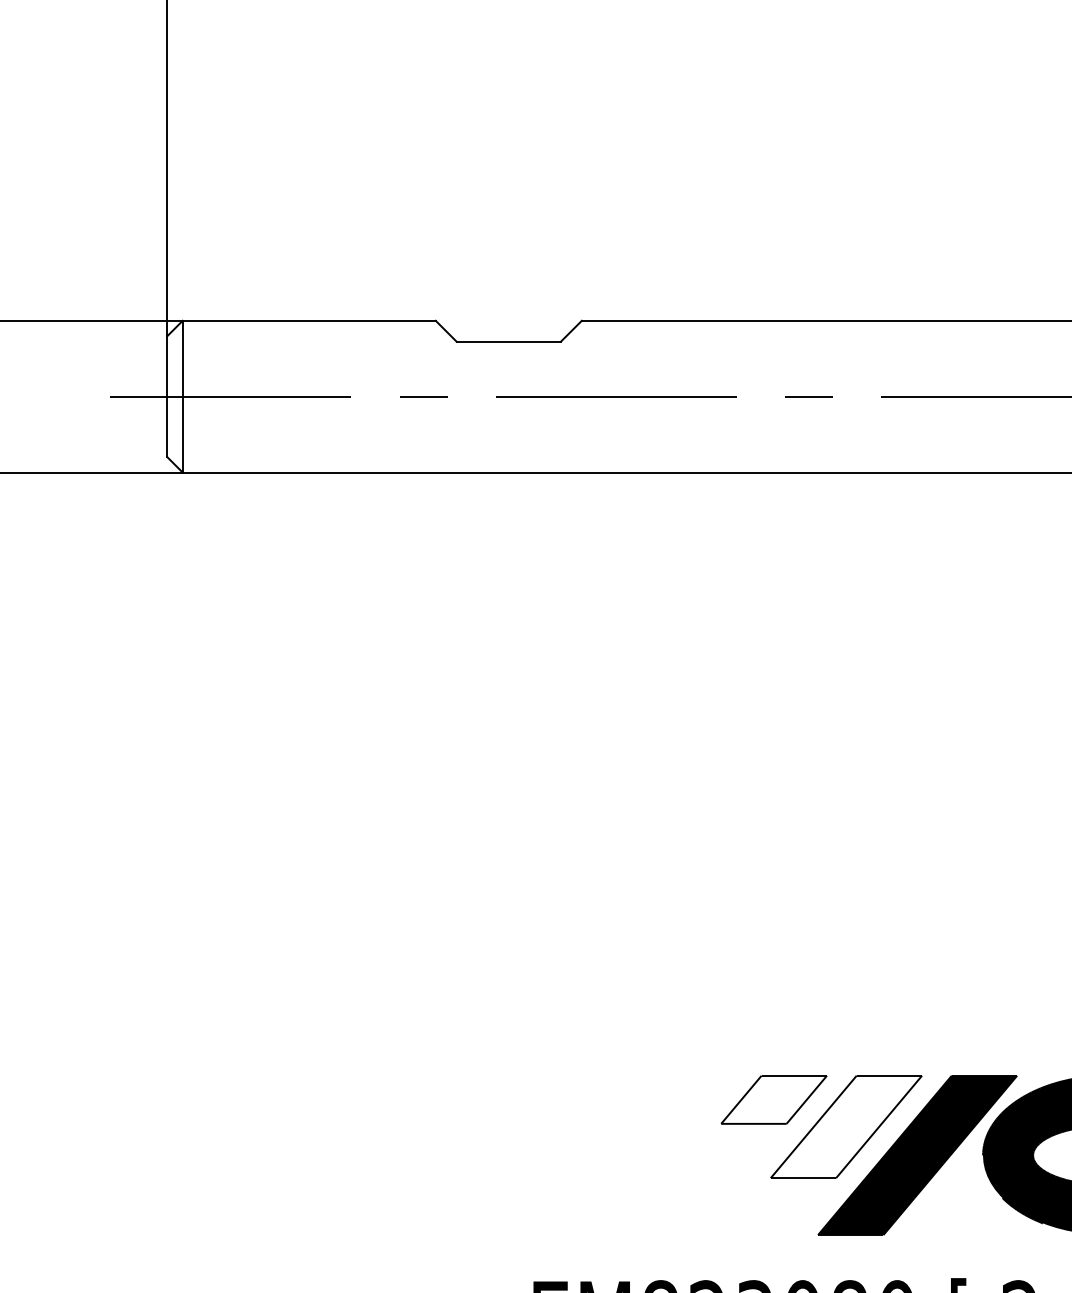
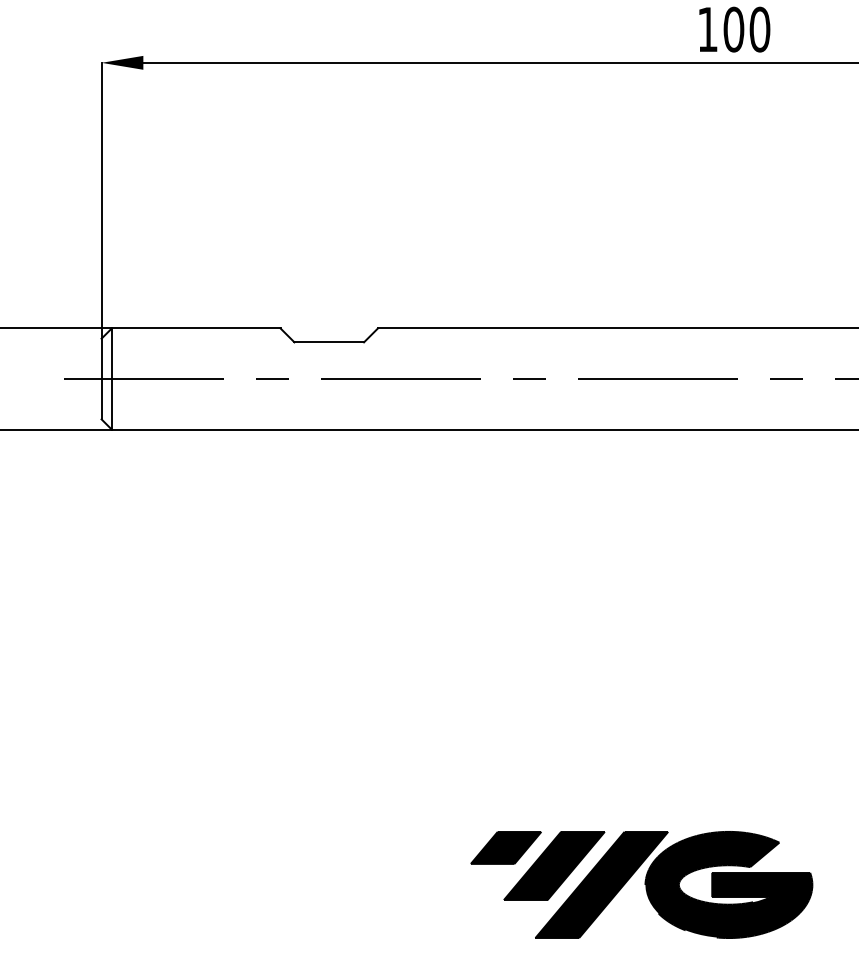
fill: (773, 1099) -> (505, 847), added
fill: (845, 1126) -> (553, 865), added

